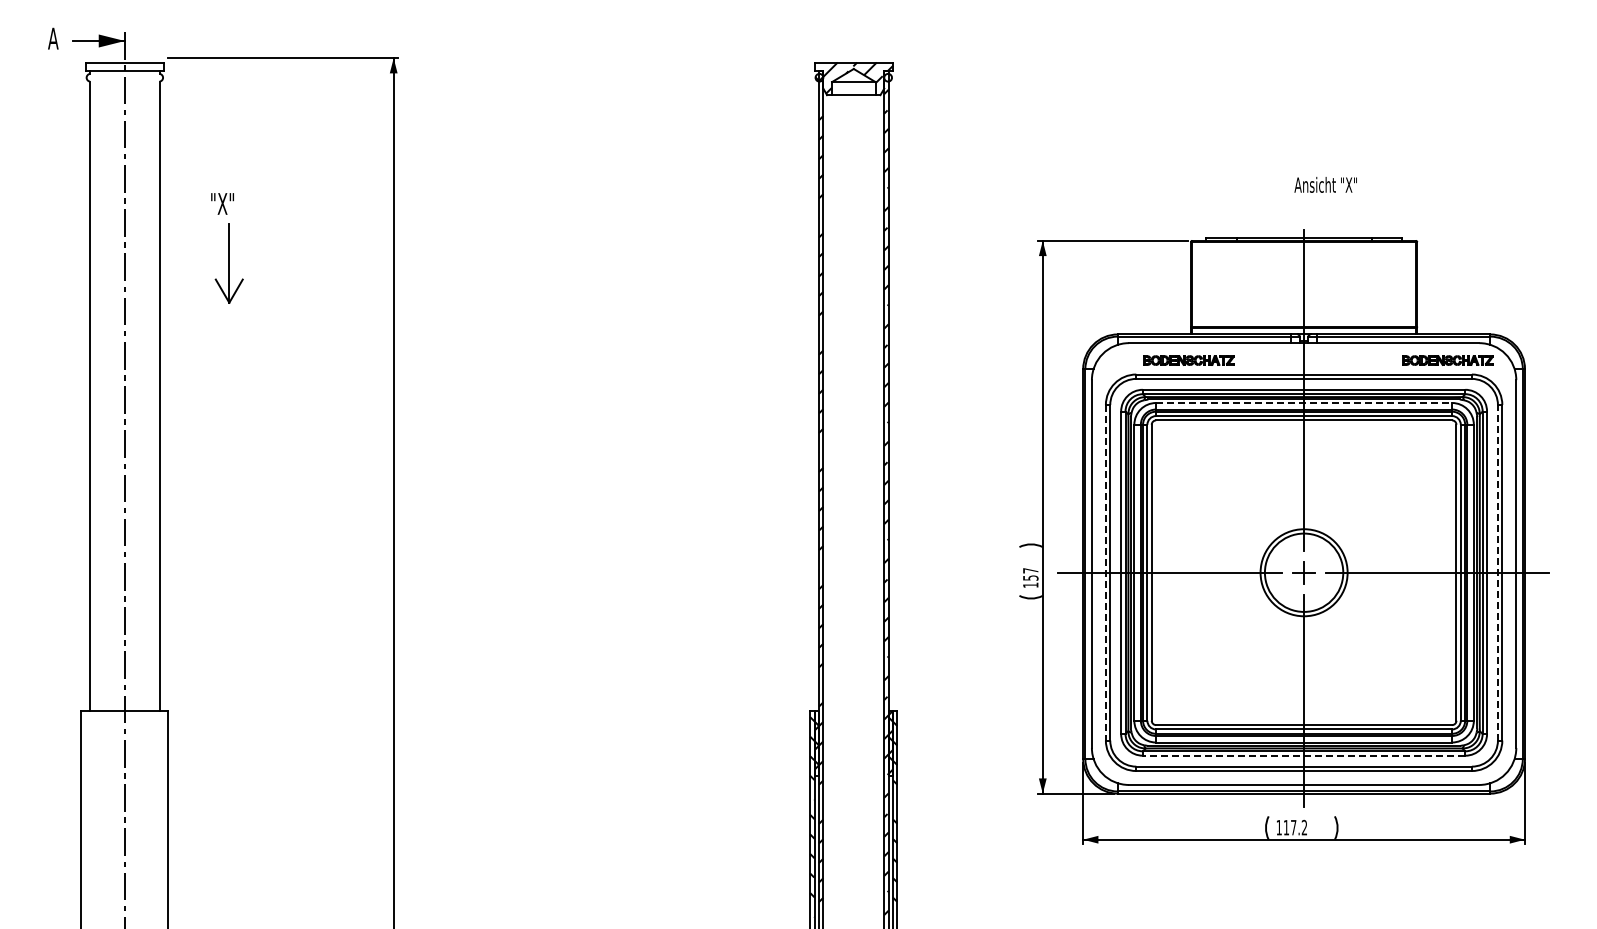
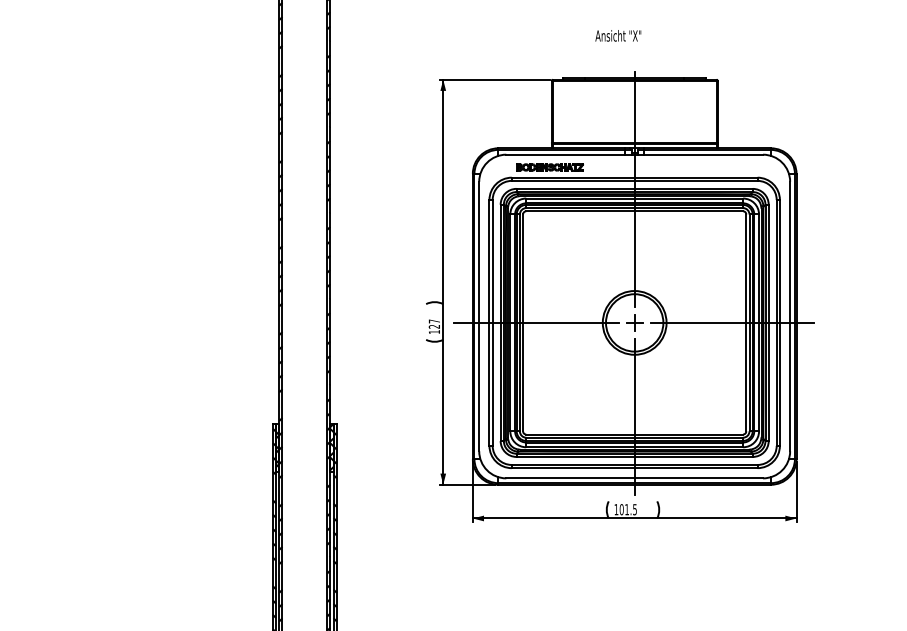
text: (1325, 184) -> (618, 35), moved
part: (1447, 360) -> (739, 167), removed
line: (1304, 403) -> (634, 198), dashed -> solid
line: (1105, 572) -> (489, 322), dashed -> solid
line: (1497, 572) -> (776, 322), dashed -> solid
text: (1030, 577) -> (434, 326), 157 -> 127
line: (1303, 755) -> (634, 456), dashed -> solid
text: (1295, 827) -> (628, 509), 117.2 -> 101.5

